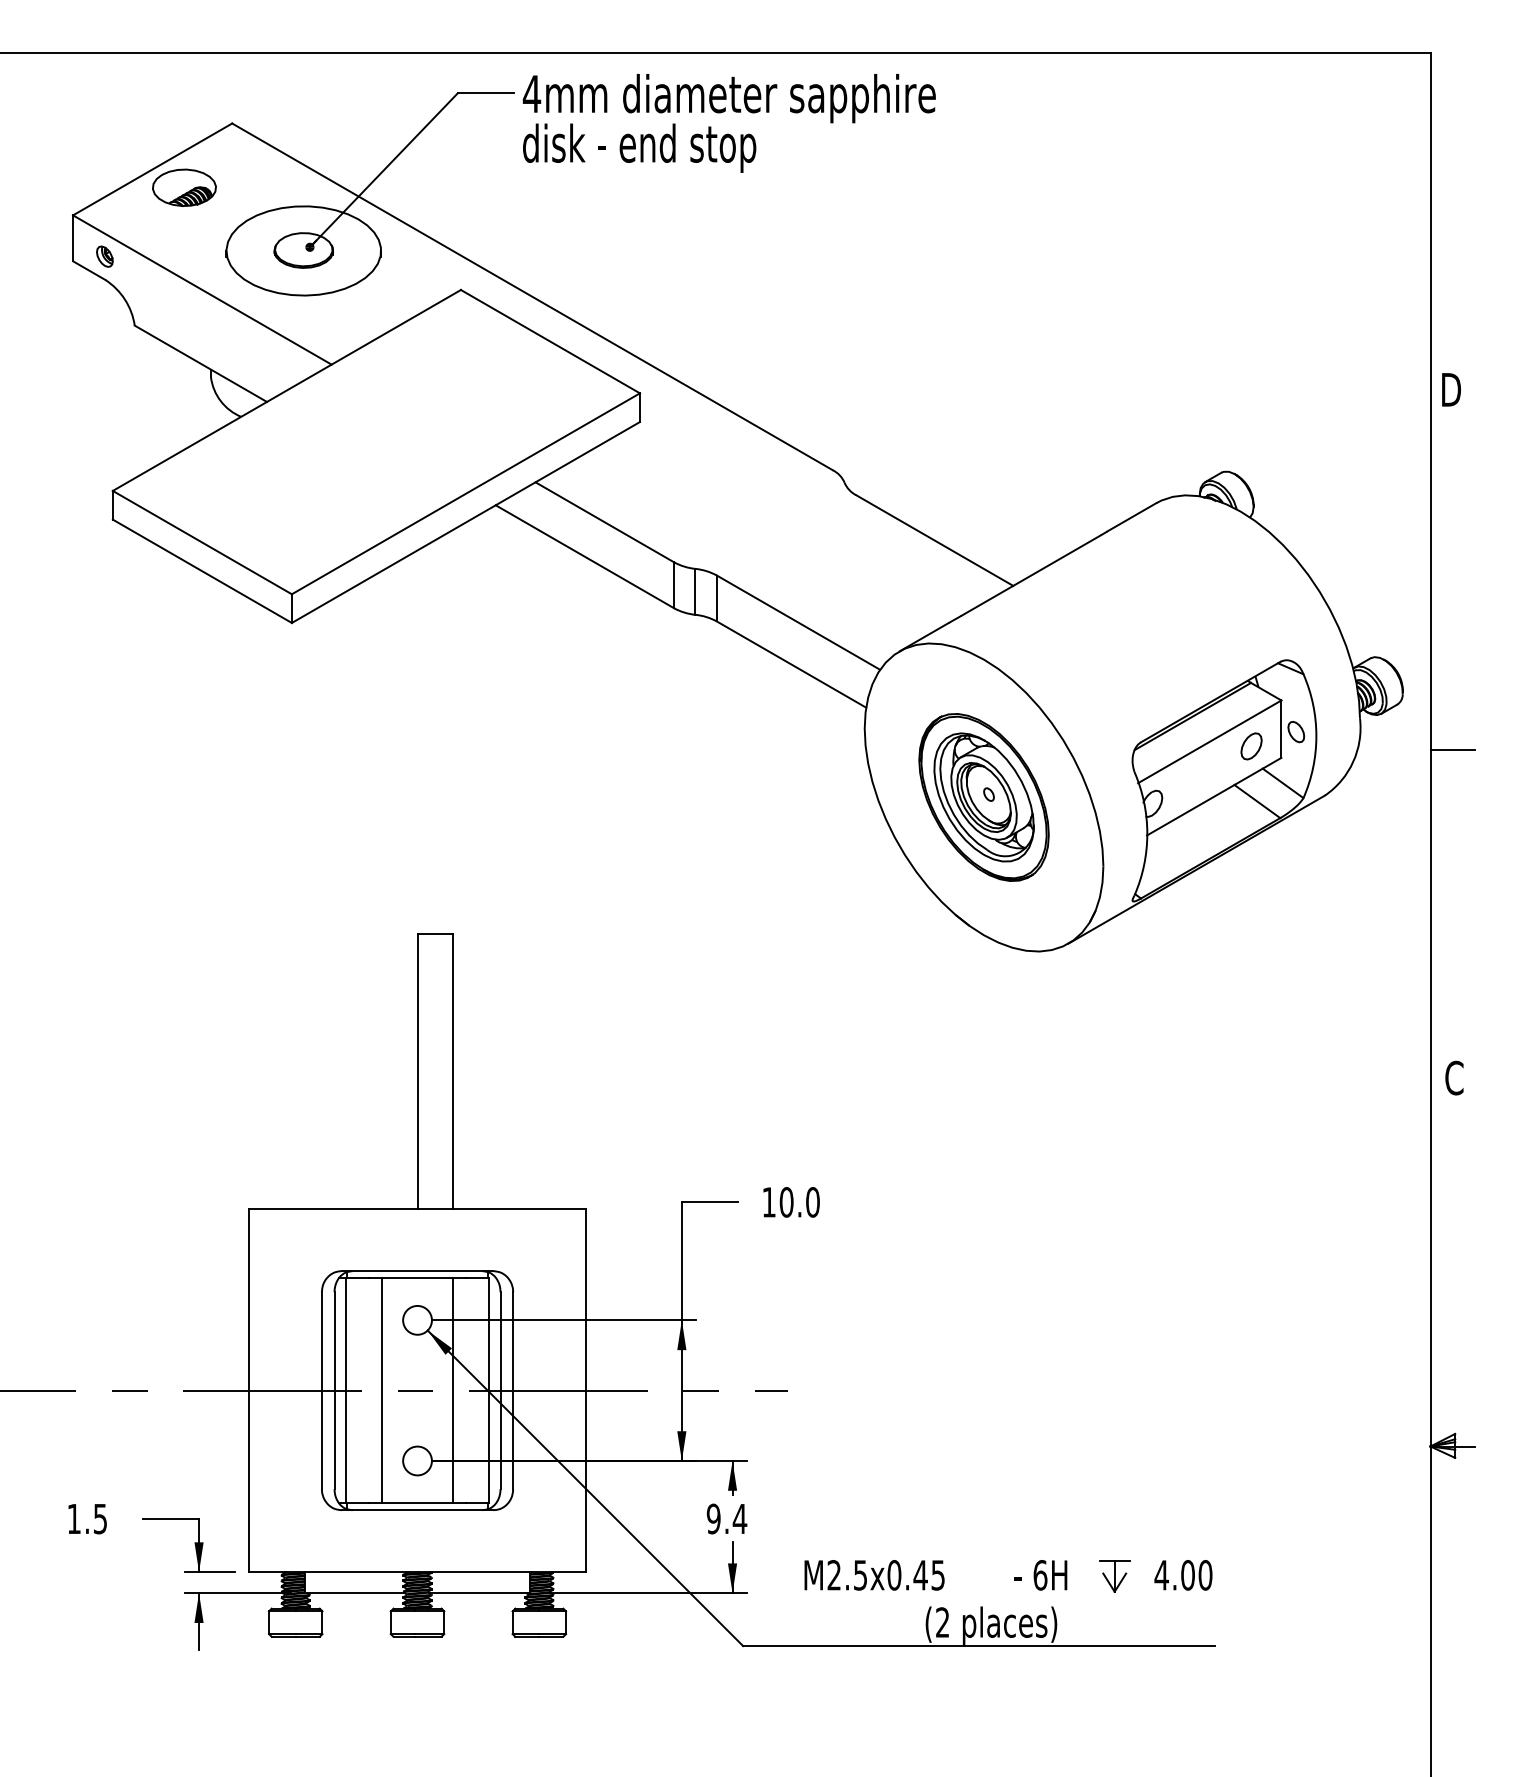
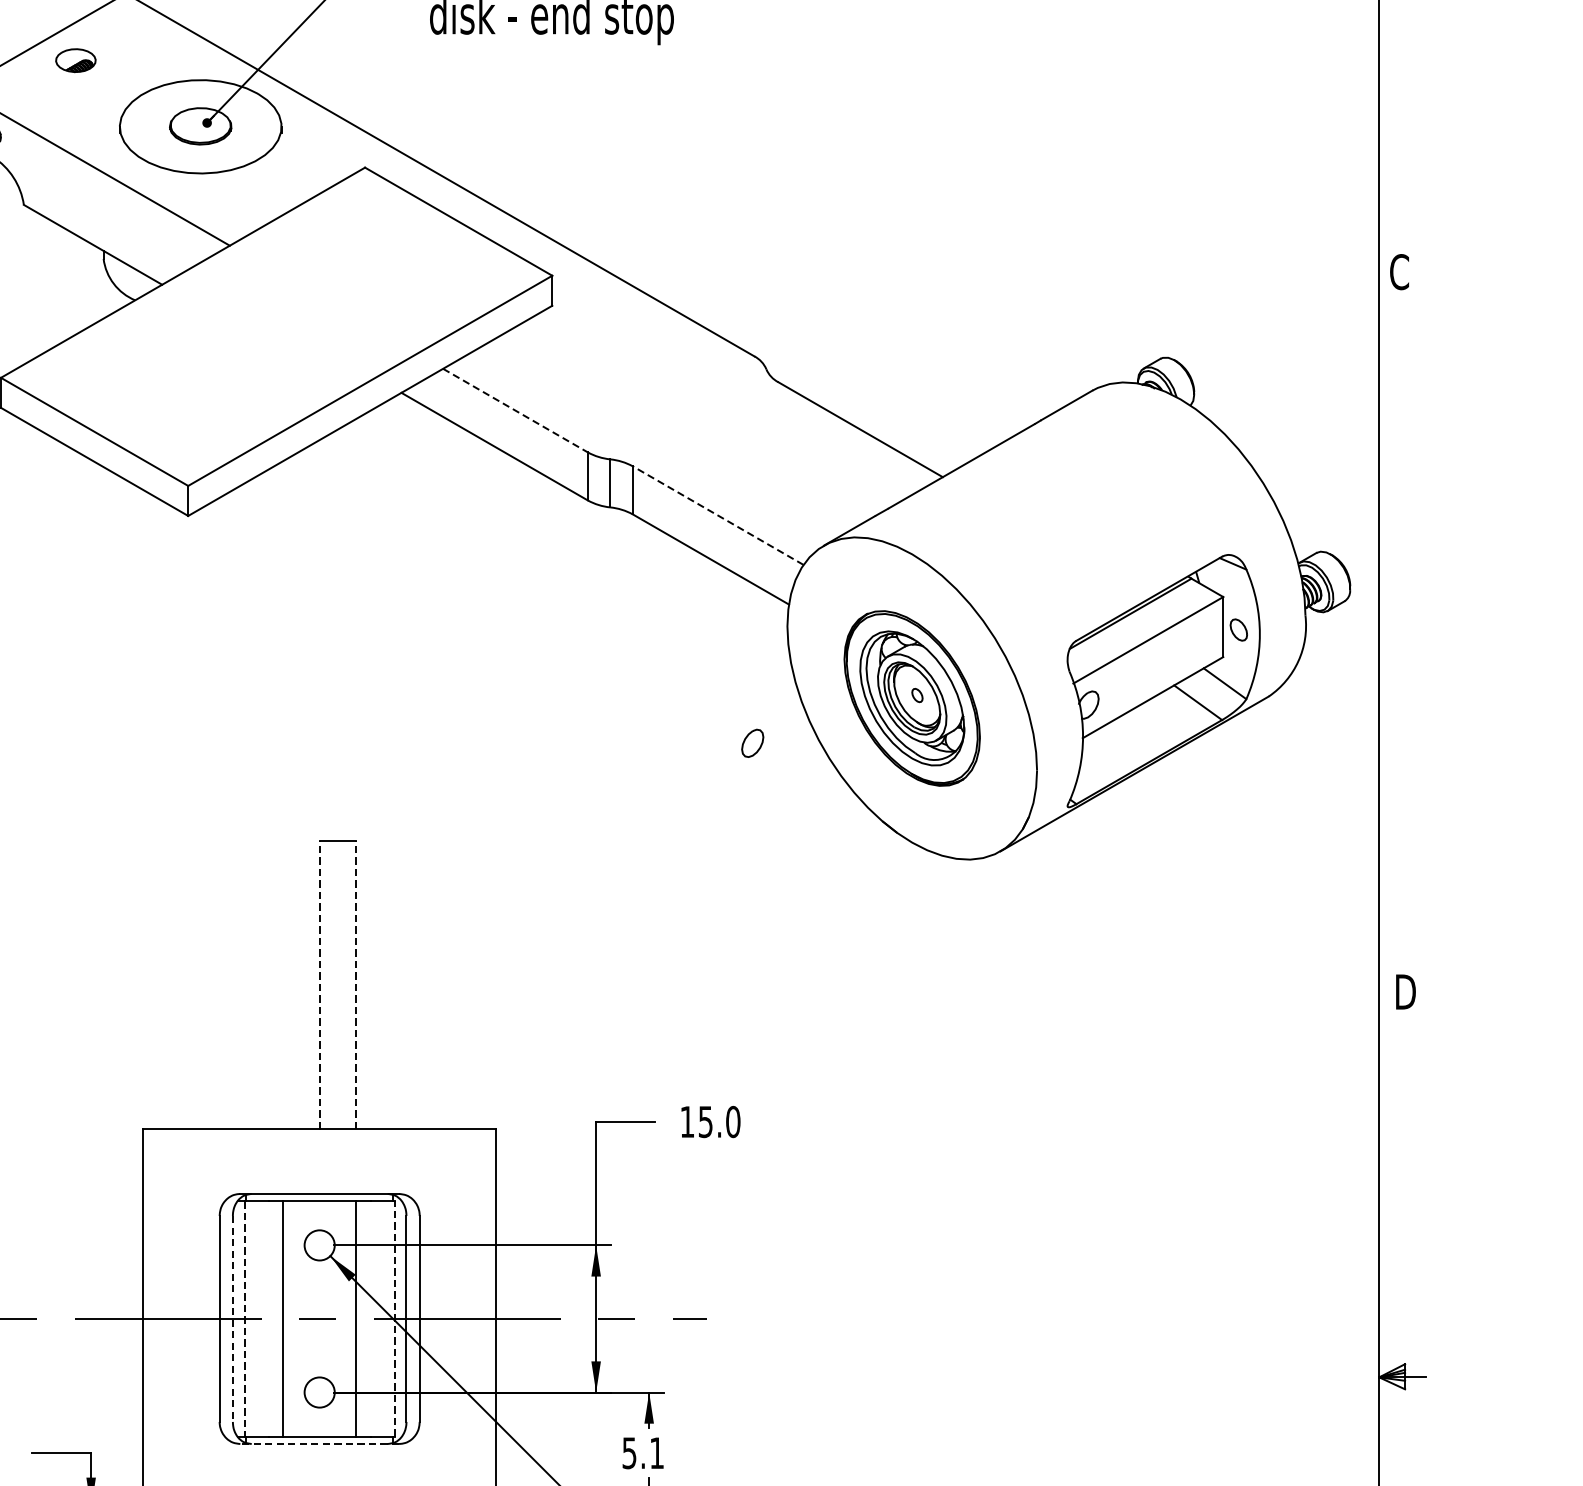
part: (184, 187) -> (75, 60), size x0.6
text: (1450, 389) -> (1400, 271), D -> C
line: (604, 522) -> (515, 410), solid -> dashed
line: (798, 622) -> (718, 515), solid -> dashed
part: (1251, 746) -> (752, 743), moved
line: (1452, 749) -> (1402, 648), removed
line: (417, 1071) -> (319, 985), solid -> dashed
line: (452, 1071) -> (356, 985), solid -> dashed
text: (1455, 1077) -> (1405, 991), C -> D
text: (786, 1202) -> (705, 1122), 10.0 -> 15.0
line: (345, 1390) -> (244, 1318), solid -> dashed
line: (489, 1390) -> (394, 1318), solid -> dashed
line: (334, 1391) -> (232, 1319), solid -> dashed
line: (417, 1510) -> (319, 1444), solid -> dashed
text: (726, 1518) -> (642, 1452), 9.4 -> 5.1

